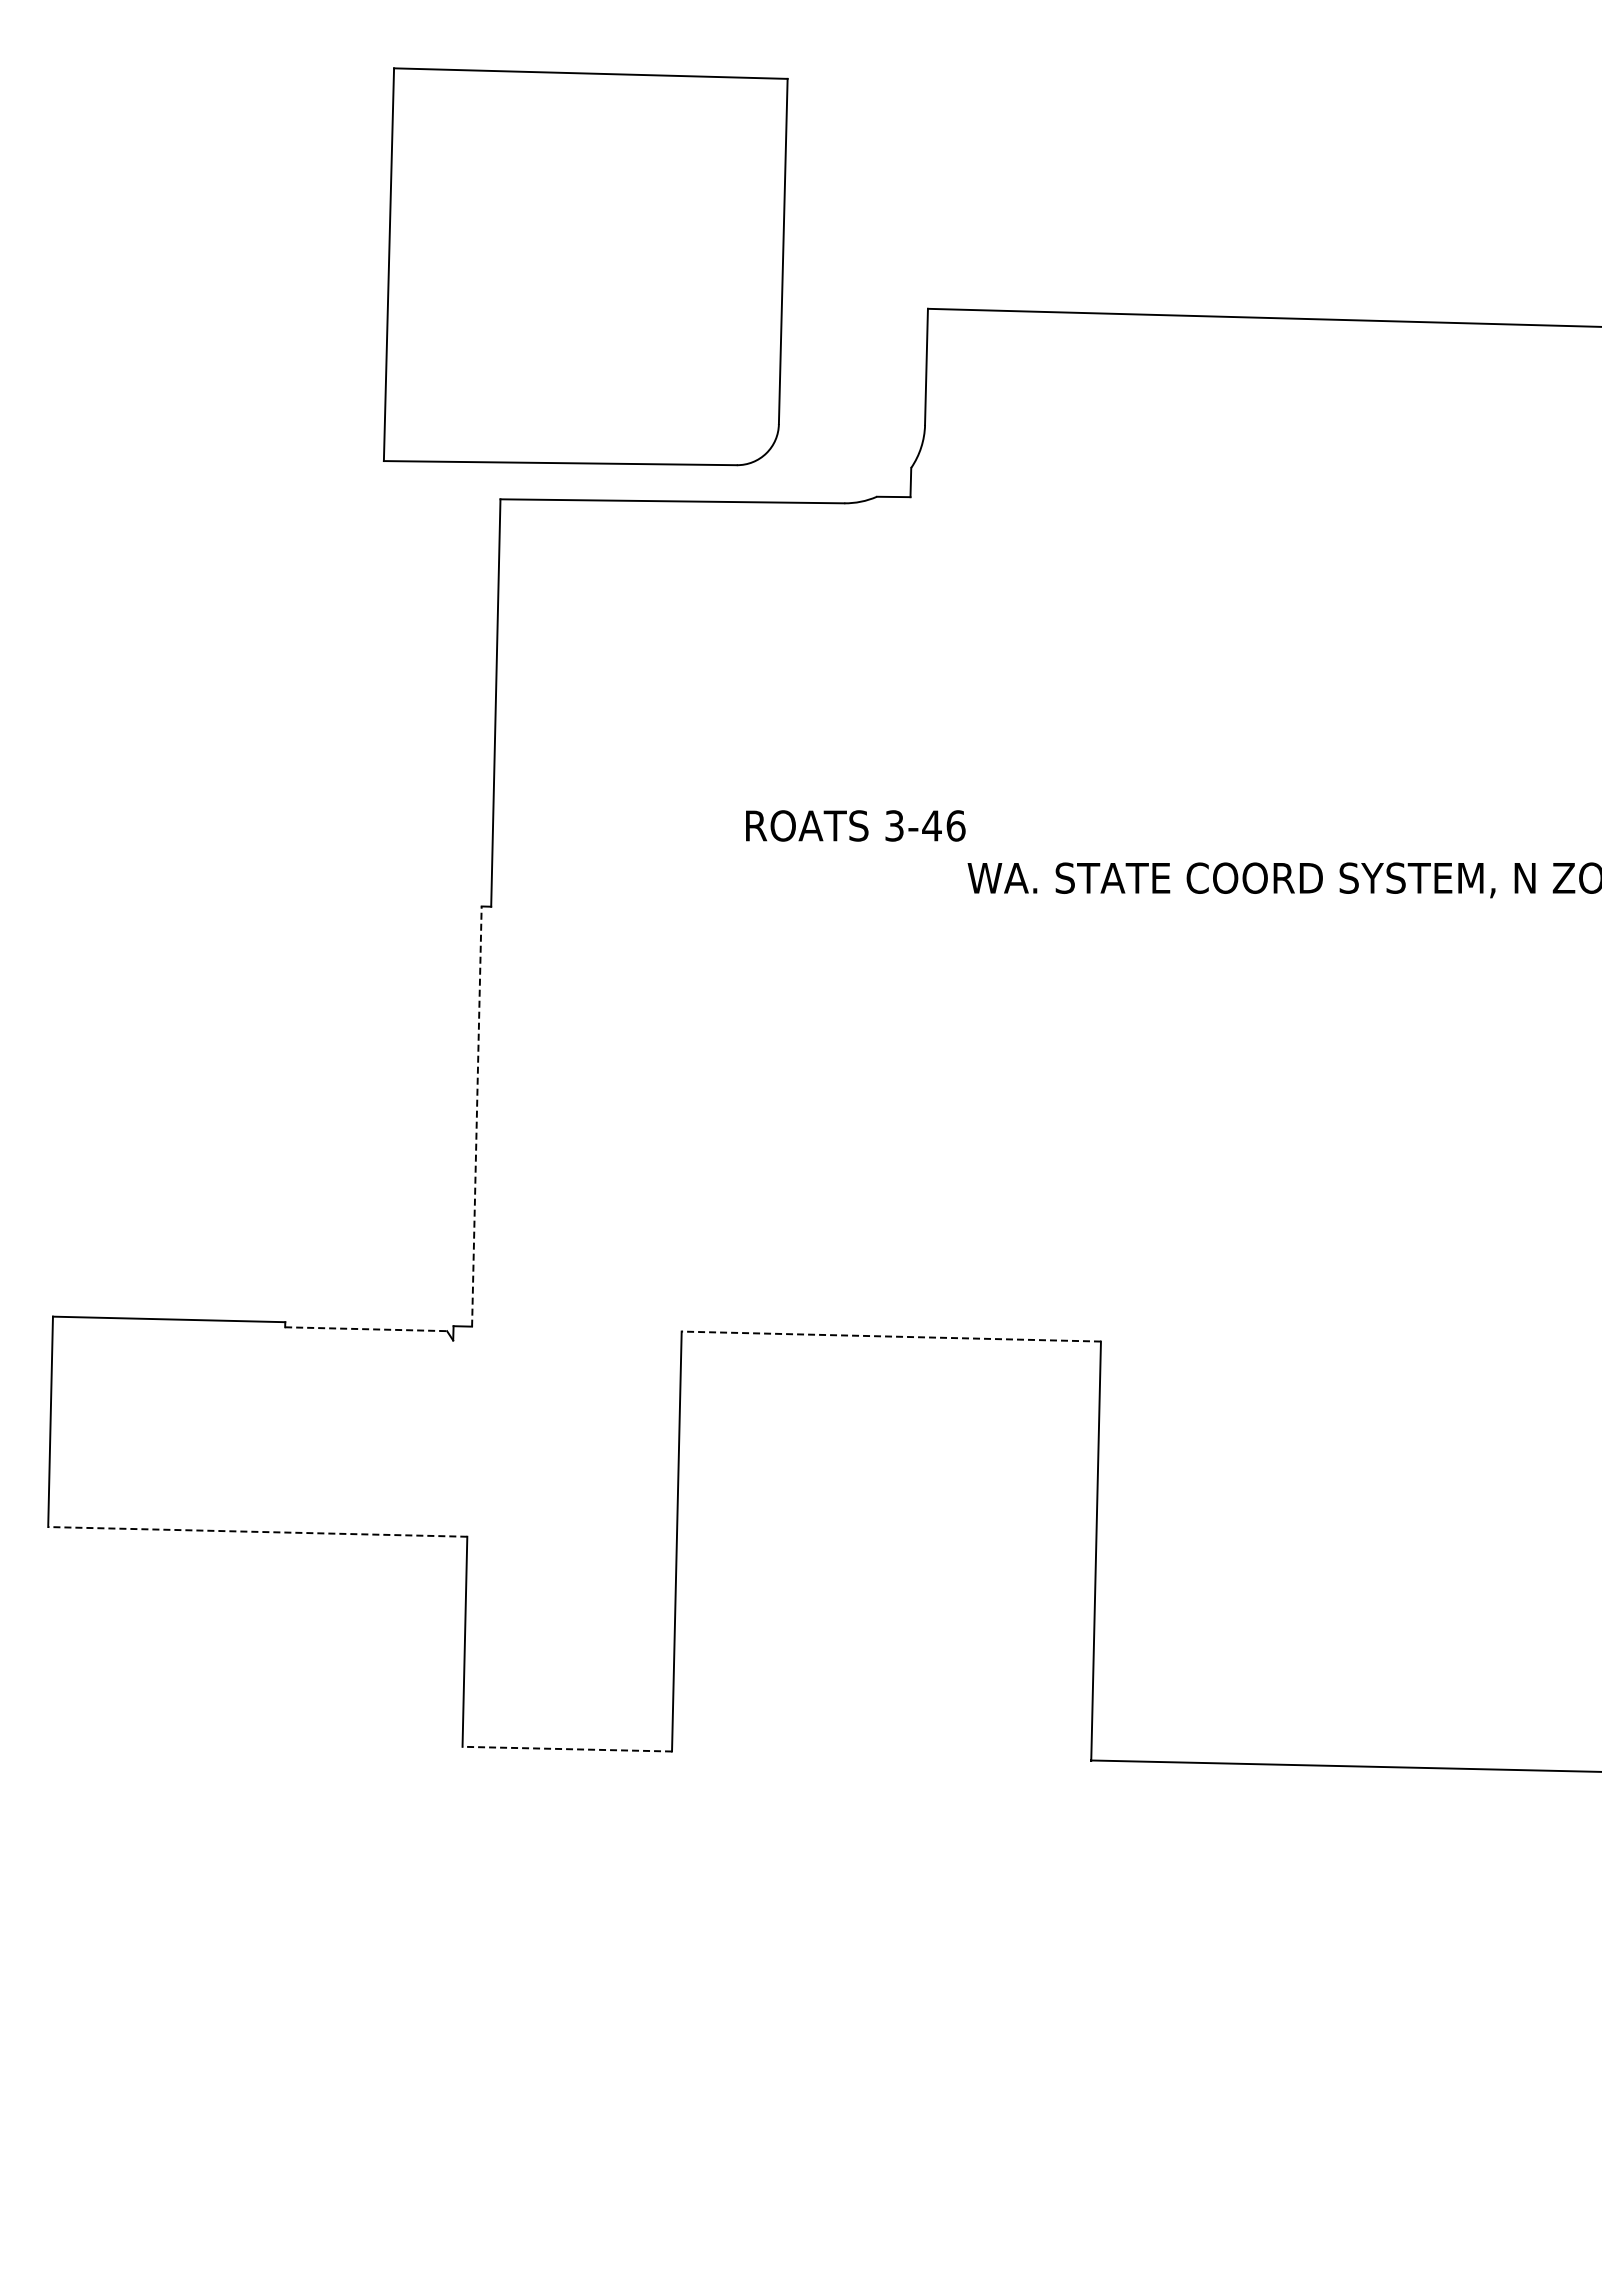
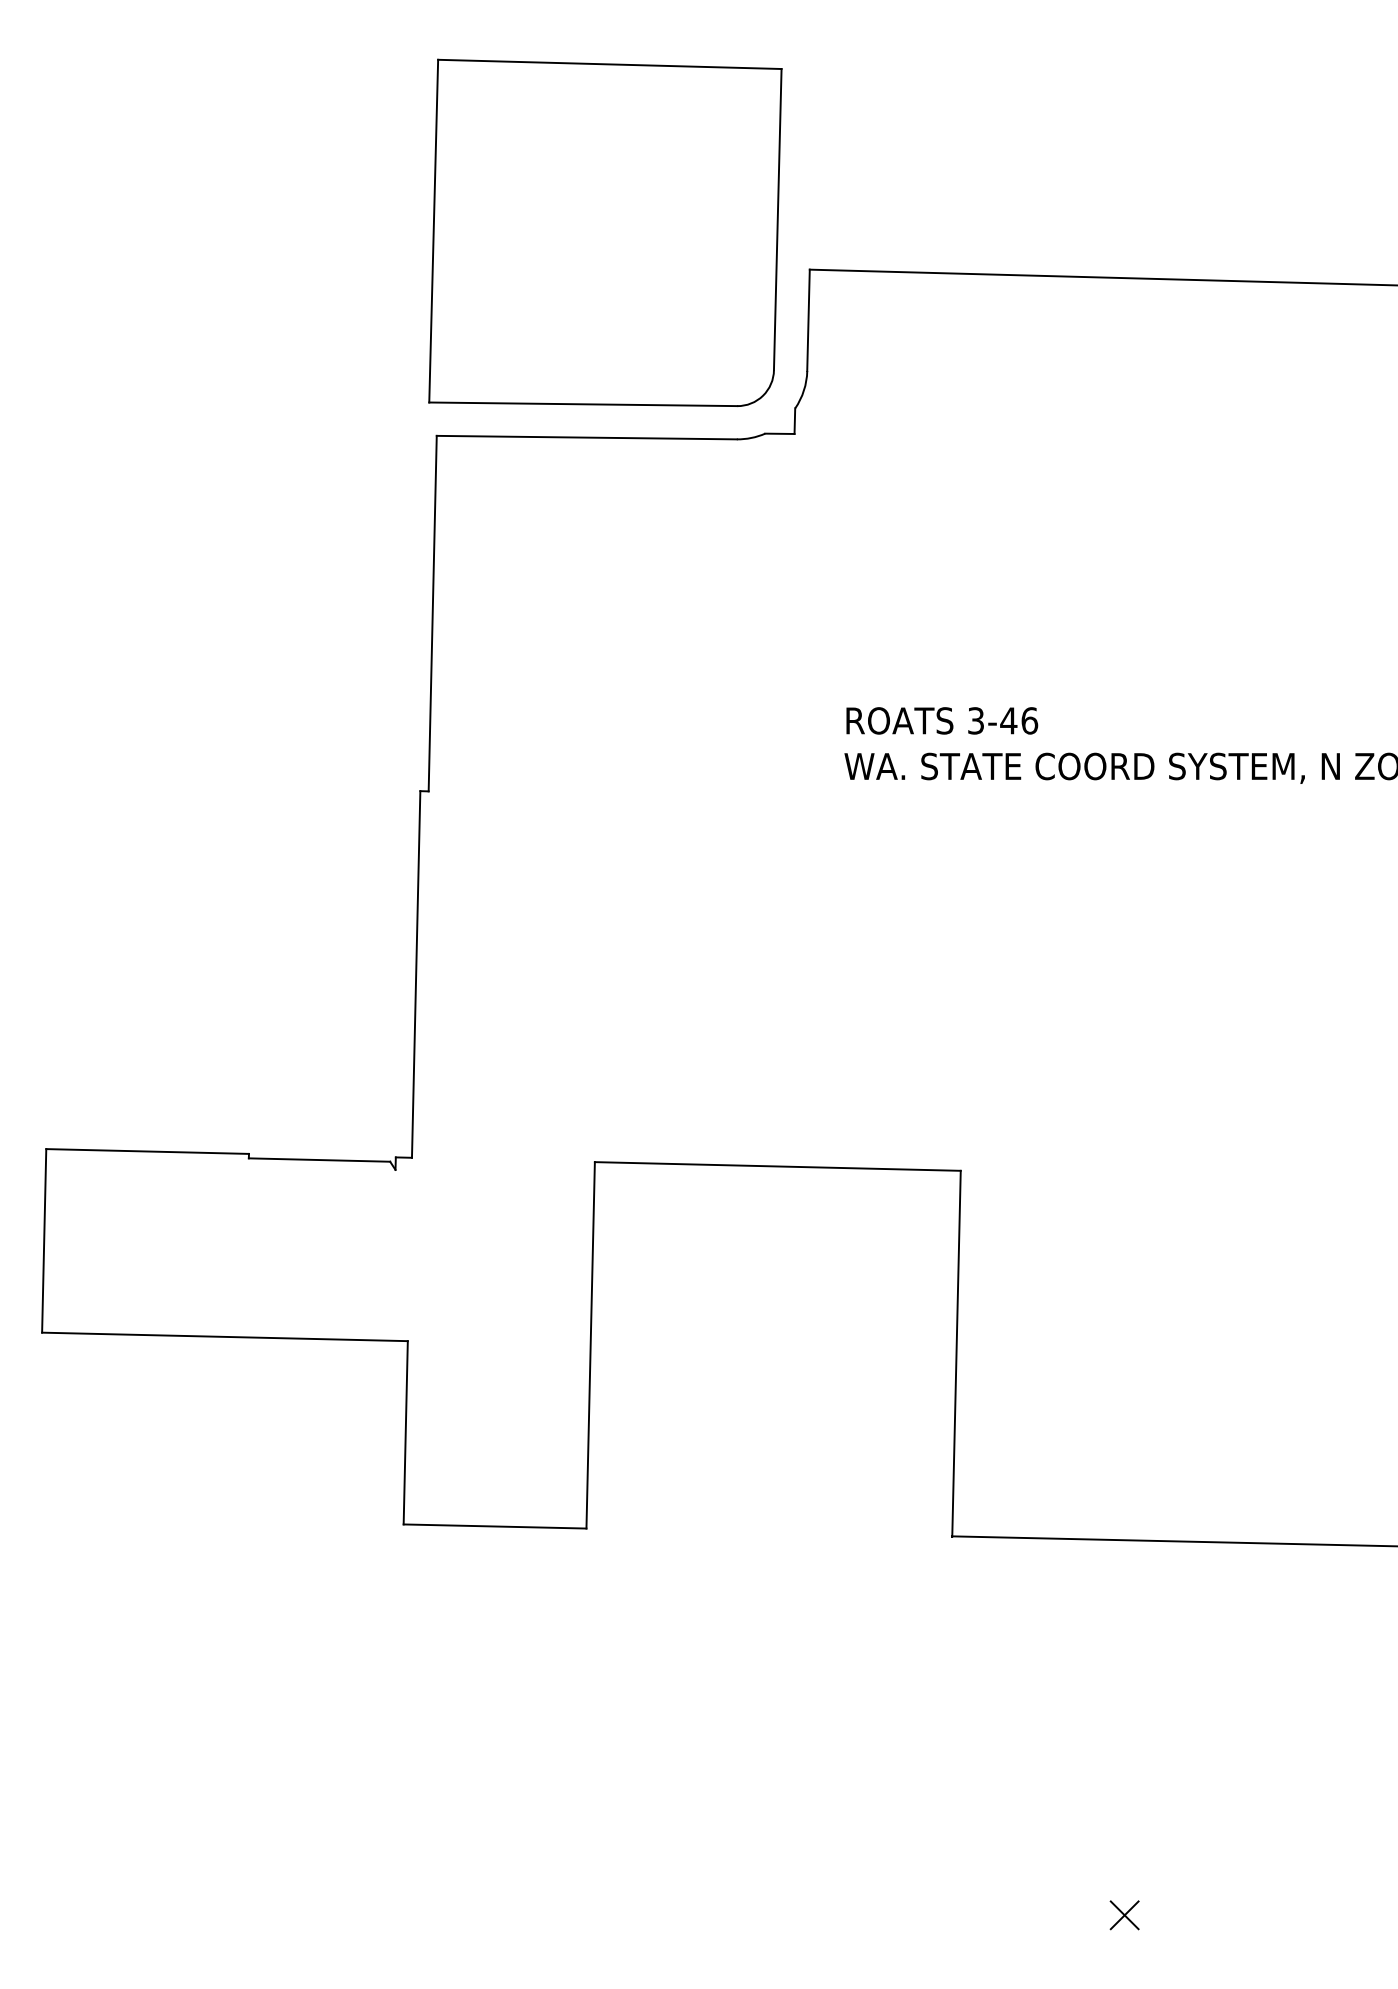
part: (585, 266) -> (605, 232), moved
text: (855, 825) -> (942, 720), moved
line: (476, 1116) -> (415, 974), dashed -> solid
line: (366, 1329) -> (319, 1160), dashed -> solid
line: (891, 1336) -> (777, 1166), dashed -> solid
line: (257, 1531) -> (224, 1336), dashed -> solid
line: (567, 1749) -> (495, 1526), dashed -> solid
part: (1288, 2194) -> (1124, 1915), added

